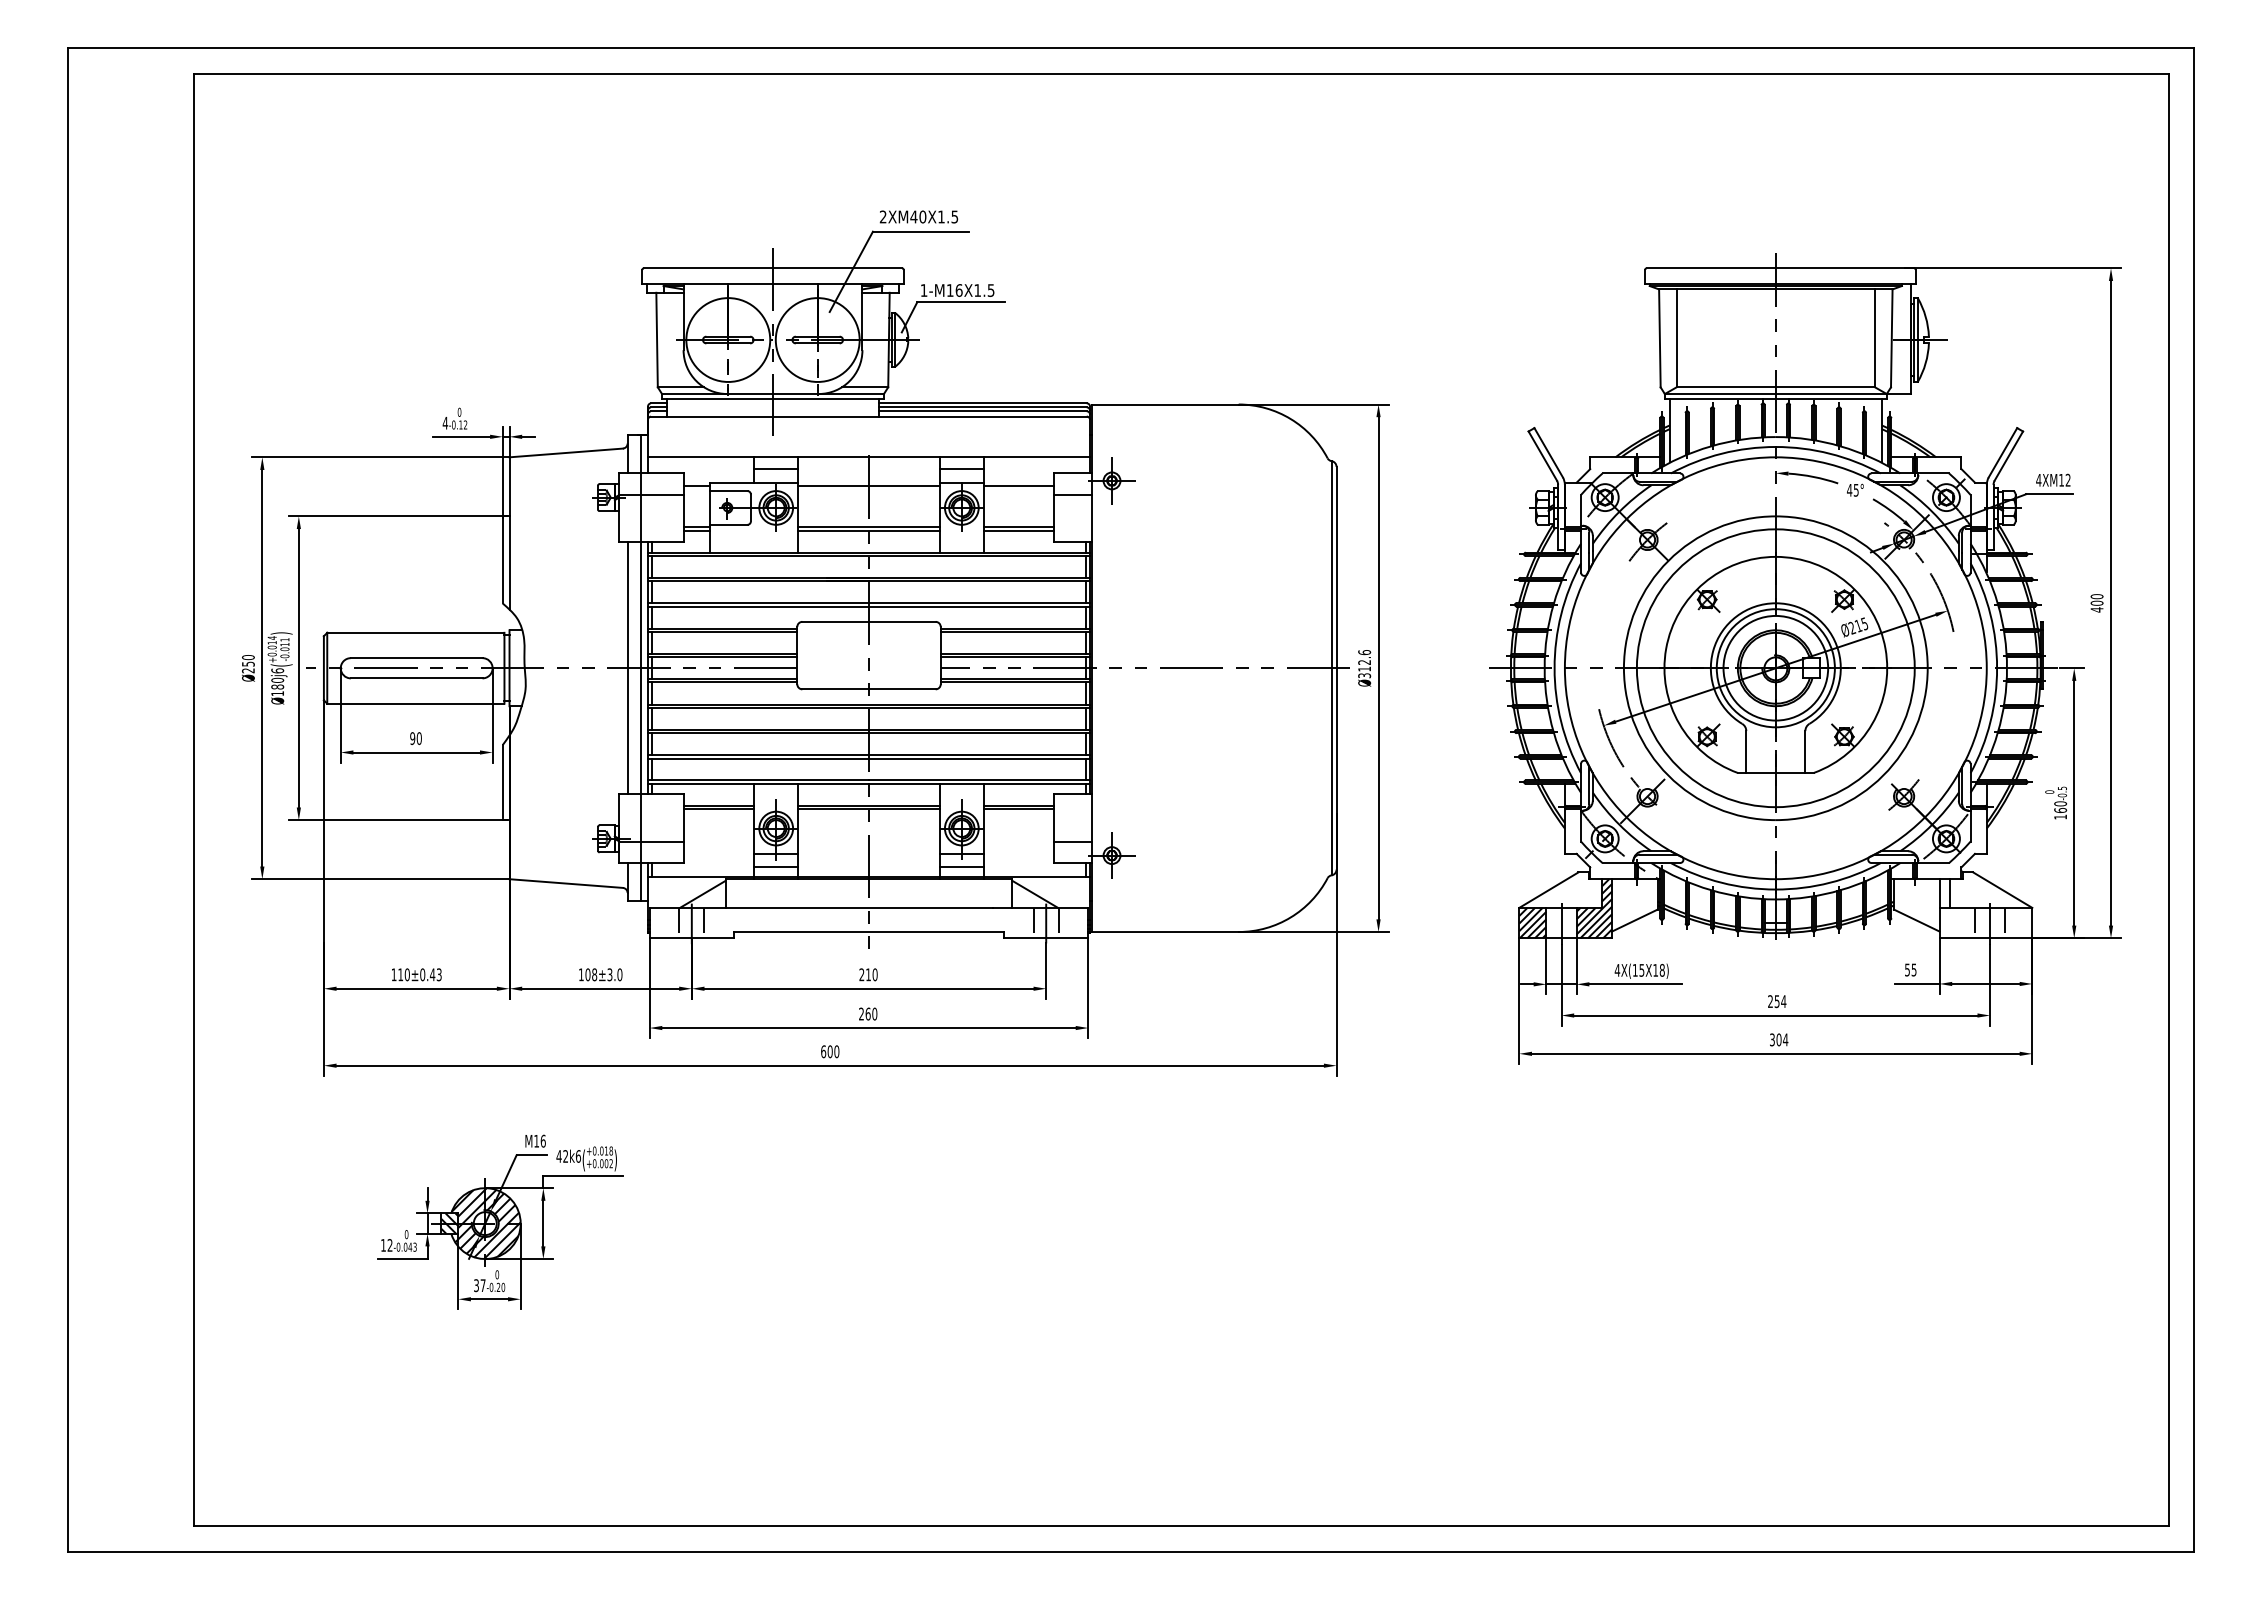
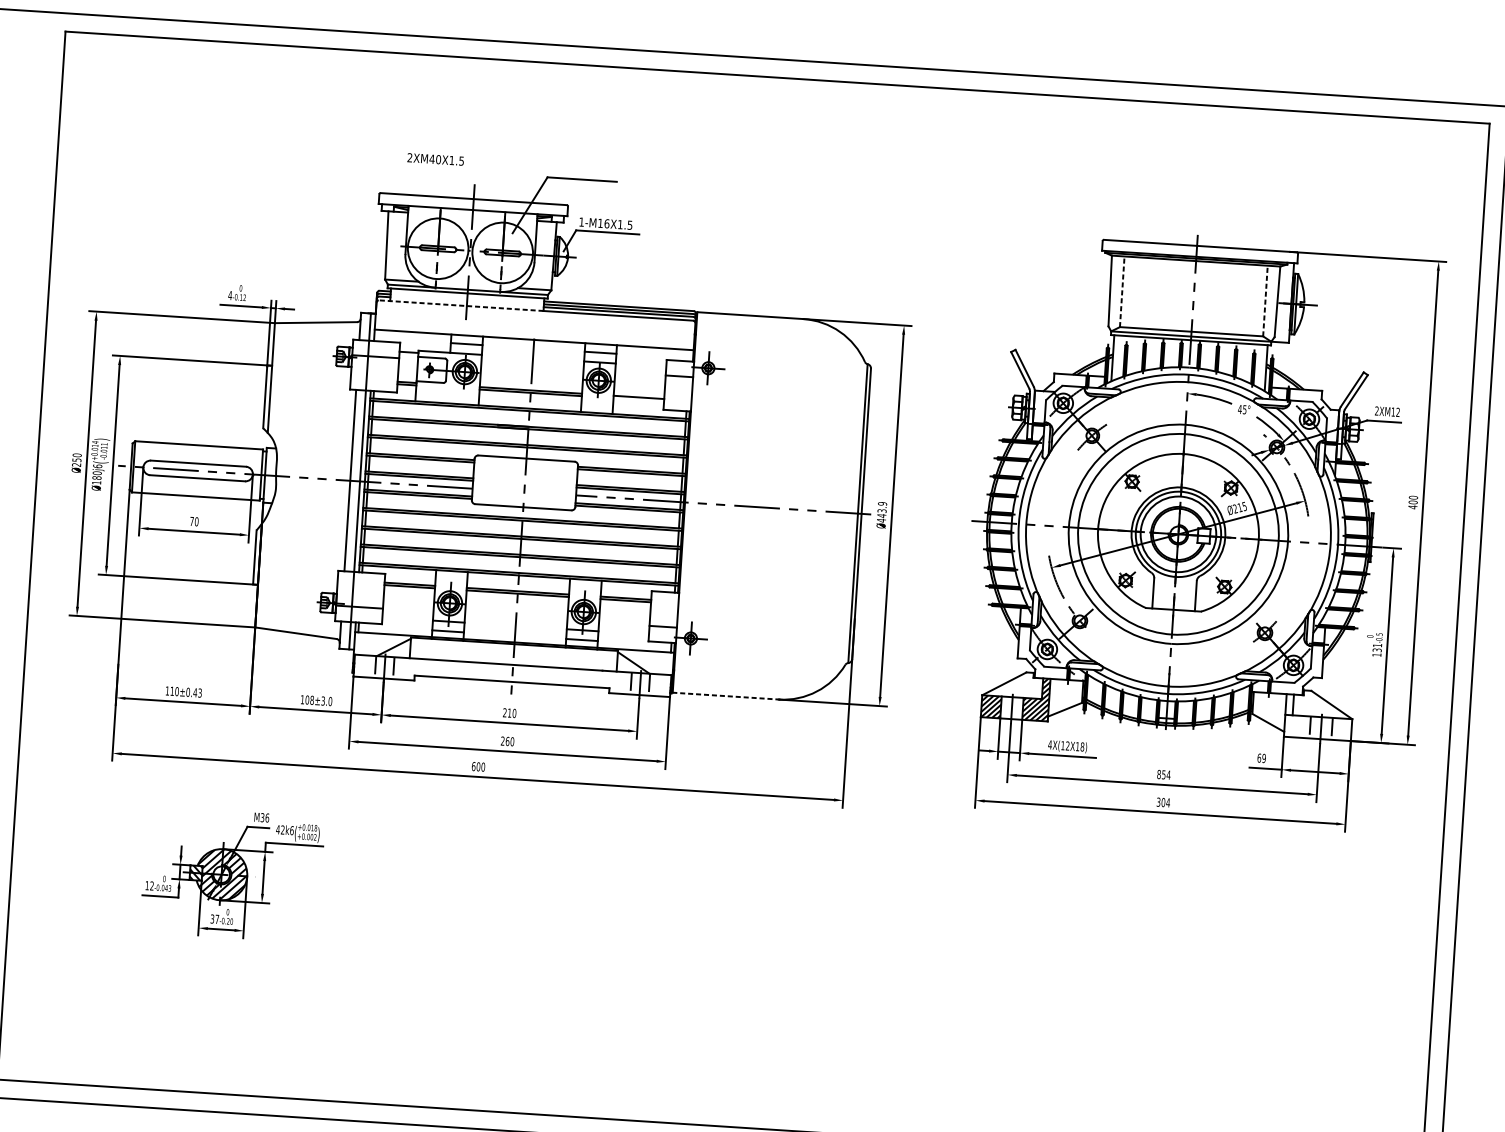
text: (918, 216) -> (435, 159), moved
line: (1676, 338) -> (1122, 291), solid -> dashed
line: (1875, 338) -> (1265, 301), solid -> dashed
line: (764, 416) -> (460, 305), solid -> dashed
text: (2038, 479) -> (1376, 410), 4XM12 -> 2XM12
line: (868, 485) -> (532, 360), removed
line: (1018, 485) -> (640, 367), removed
line: (1018, 530) -> (638, 399), removed
text: (1364, 664) -> (881, 512), Ø312.6 -> Ø443.9
text: (412, 738) -> (191, 521), 90 -> 70
text: (2060, 807) -> (1377, 648), 160 -> 131
line: (1166, 932) -> (726, 696), solid -> dashed
text: (1641, 969) -> (1067, 745), 4X(15X18) -> 4X(12X18)
text: (1910, 969) -> (1261, 757), 55 -> 69
text: (1770, 1001) -> (1159, 774), 254 -> 854
text: (536, 1140) -> (262, 817), M16 -> M36

